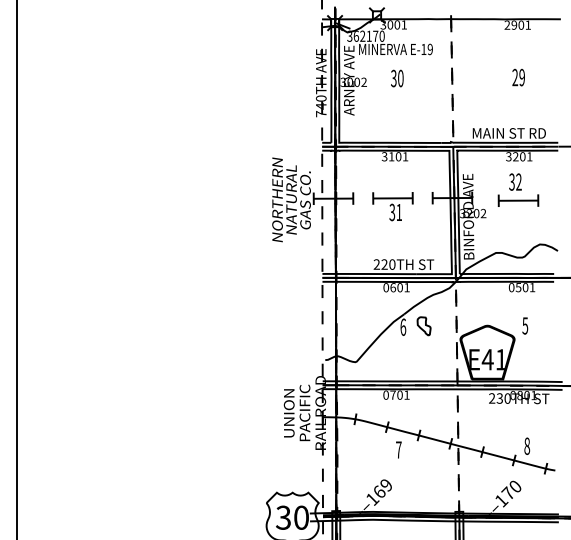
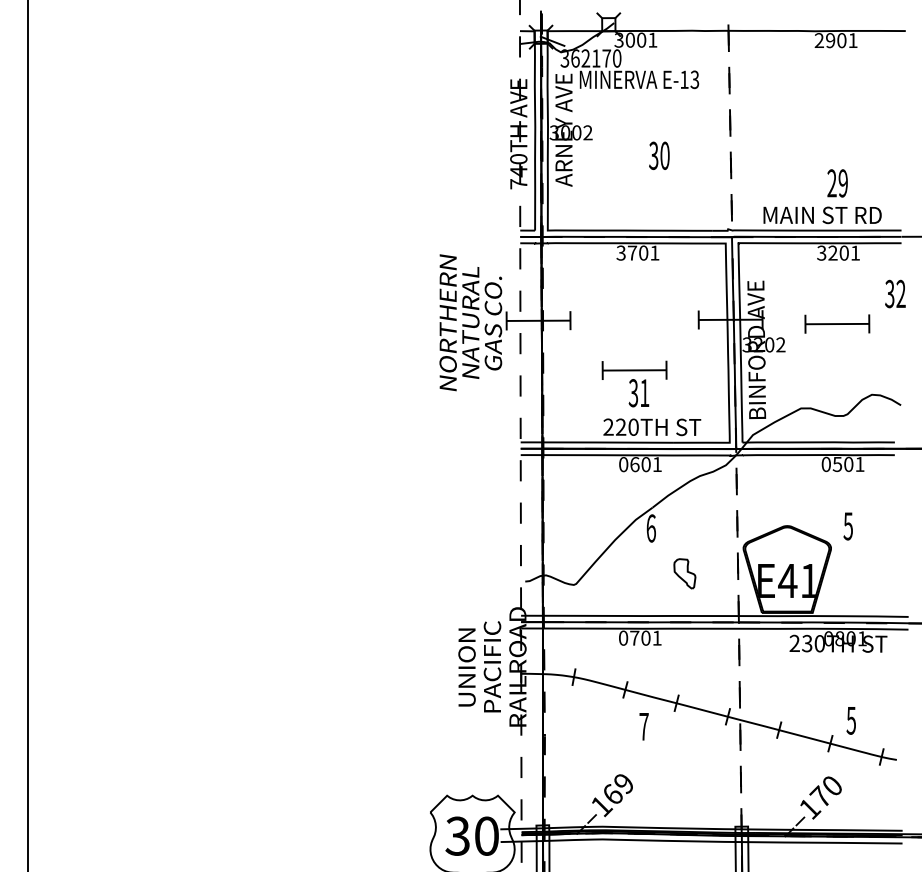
text: (429, 49) -> (693, 79), E-19 -> E-13
text: (518, 77) -> (837, 183), moved
text: (397, 78) -> (659, 155), moved
text: (391, 156) -> (632, 252), 3101 -> 3701
text: (515, 181) -> (895, 293), moved
part: (392, 206) -> (633, 383), moved
part: (423, 326) -> (683, 574), moved
text: (527, 445) -> (851, 719), 8 -> 5

